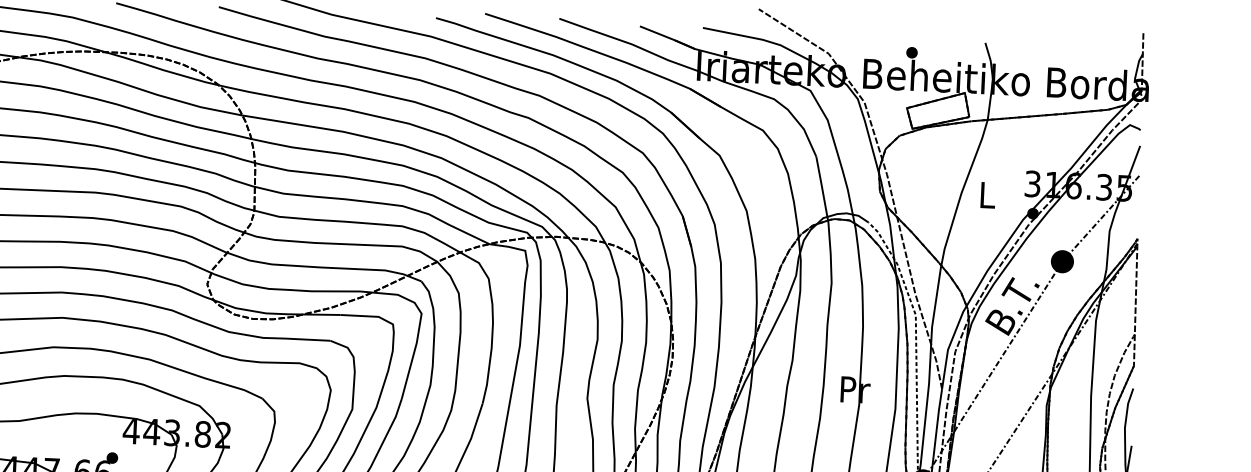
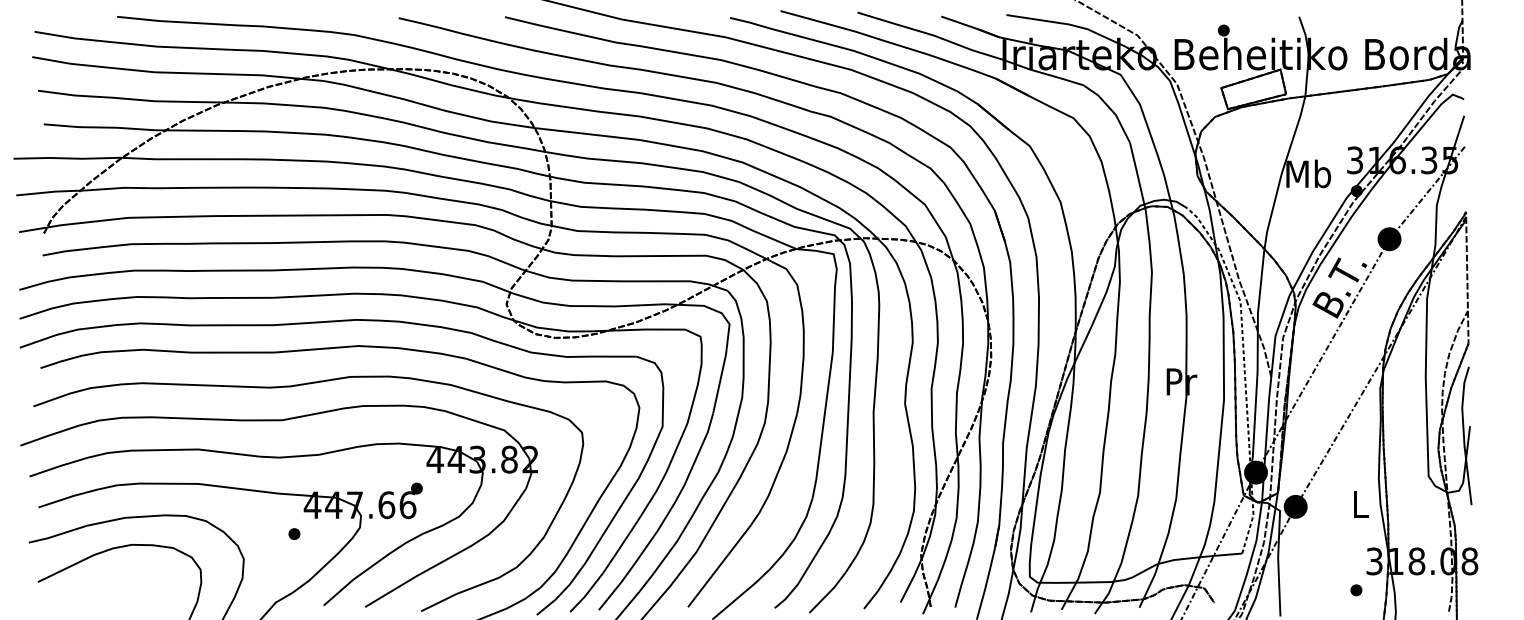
text: (987, 194) -> (1308, 173), L -> Mb

